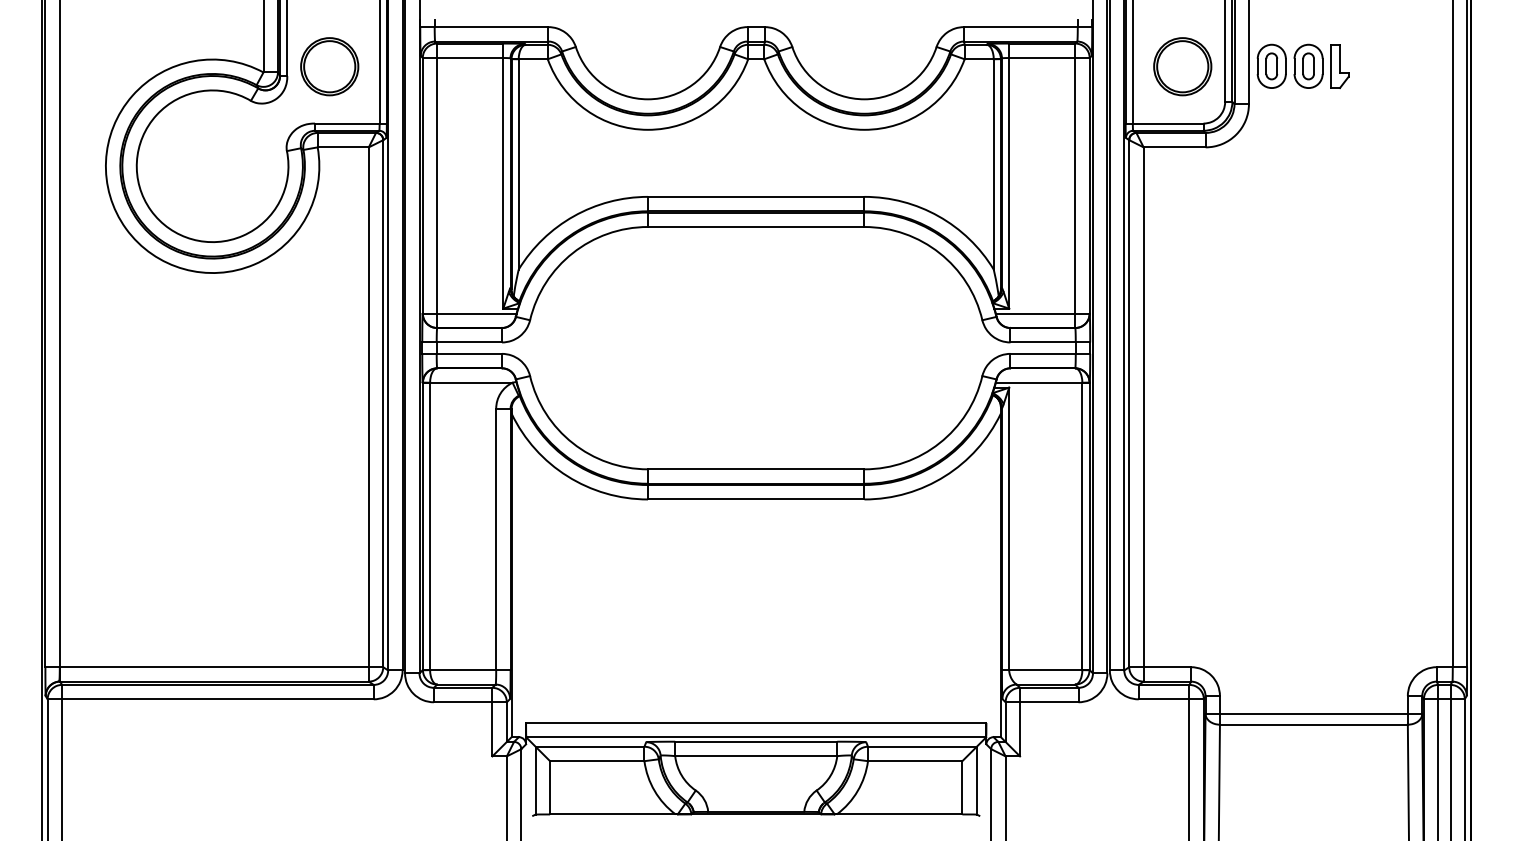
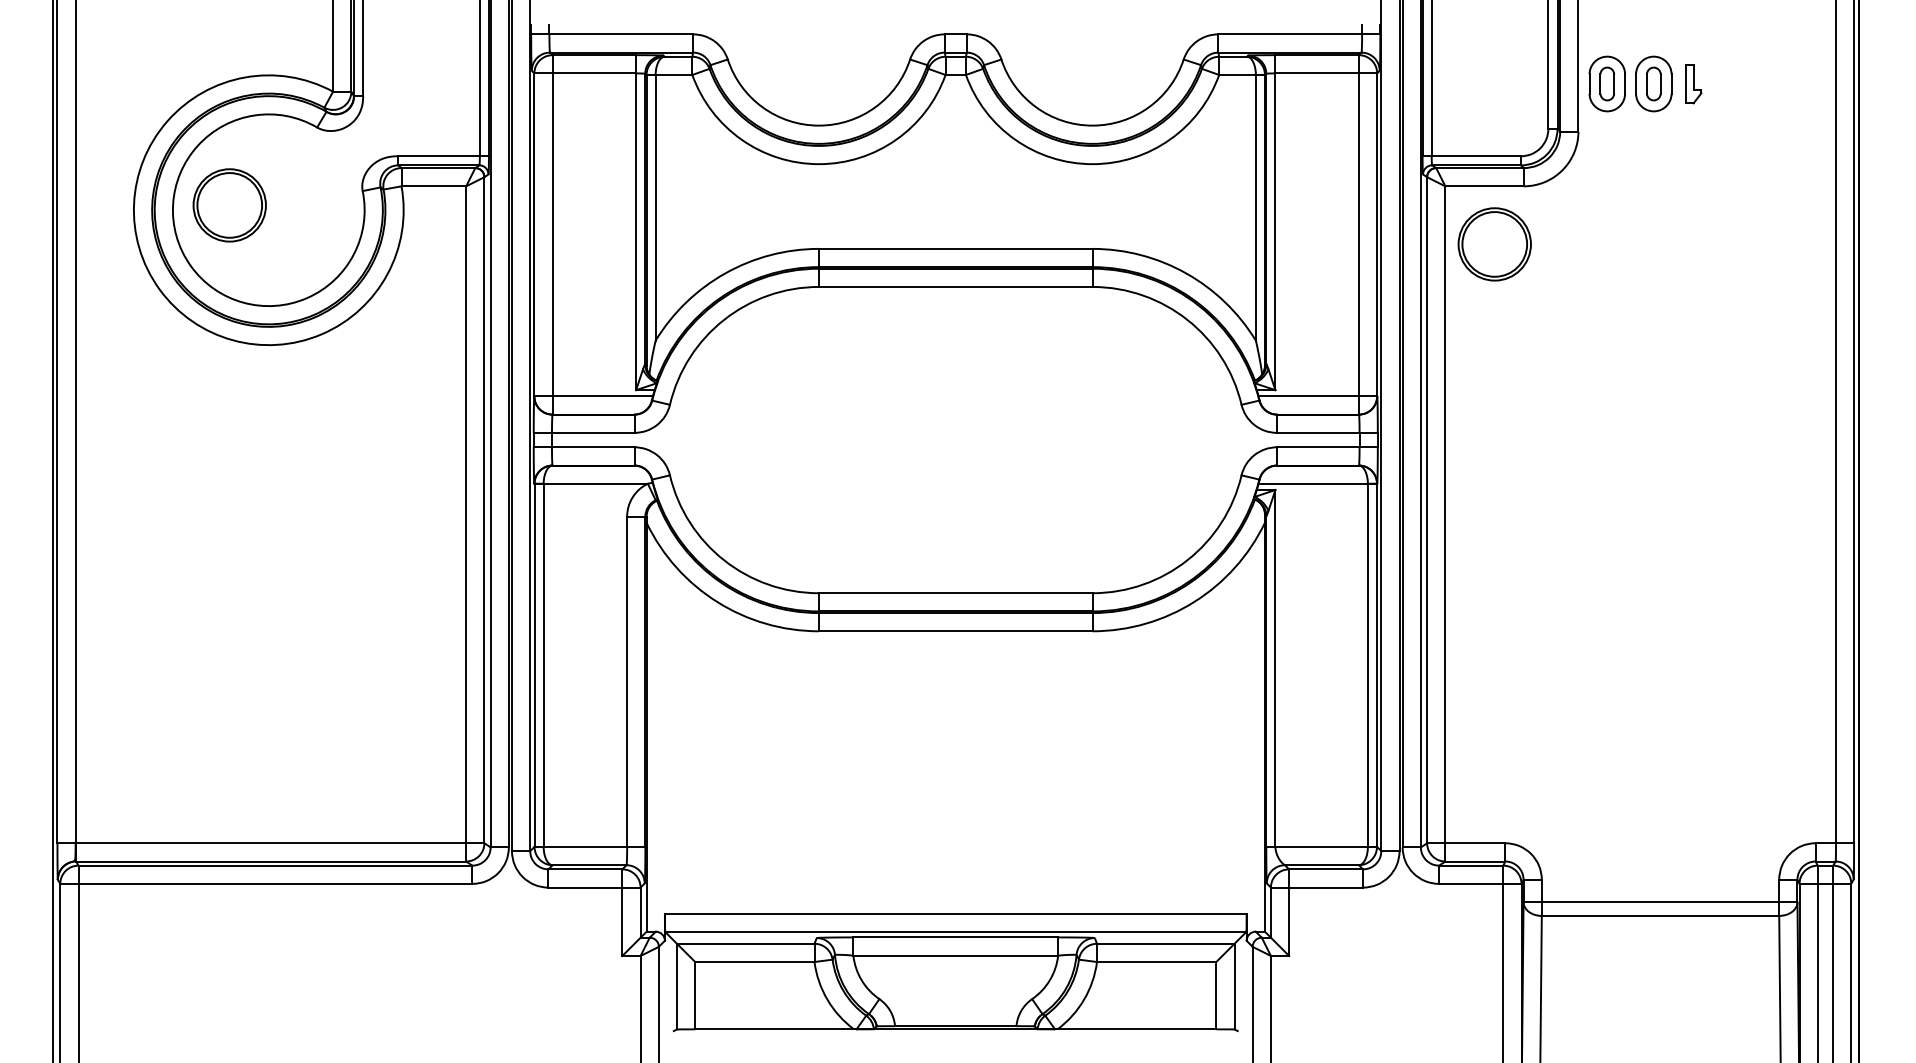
part: (329, 66) -> (229, 205), moved
part: (1182, 66) -> (1494, 244), moved
part: (1340, 66) -> (1693, 84), size x0.7

